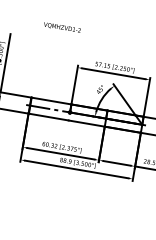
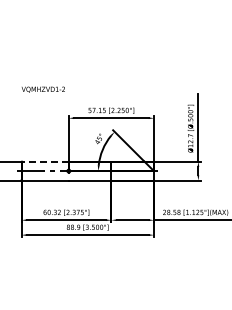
text: (61, 27) -> (42, 89), moved
line: (50, 100) -> (44, 161), solid -> dashed

